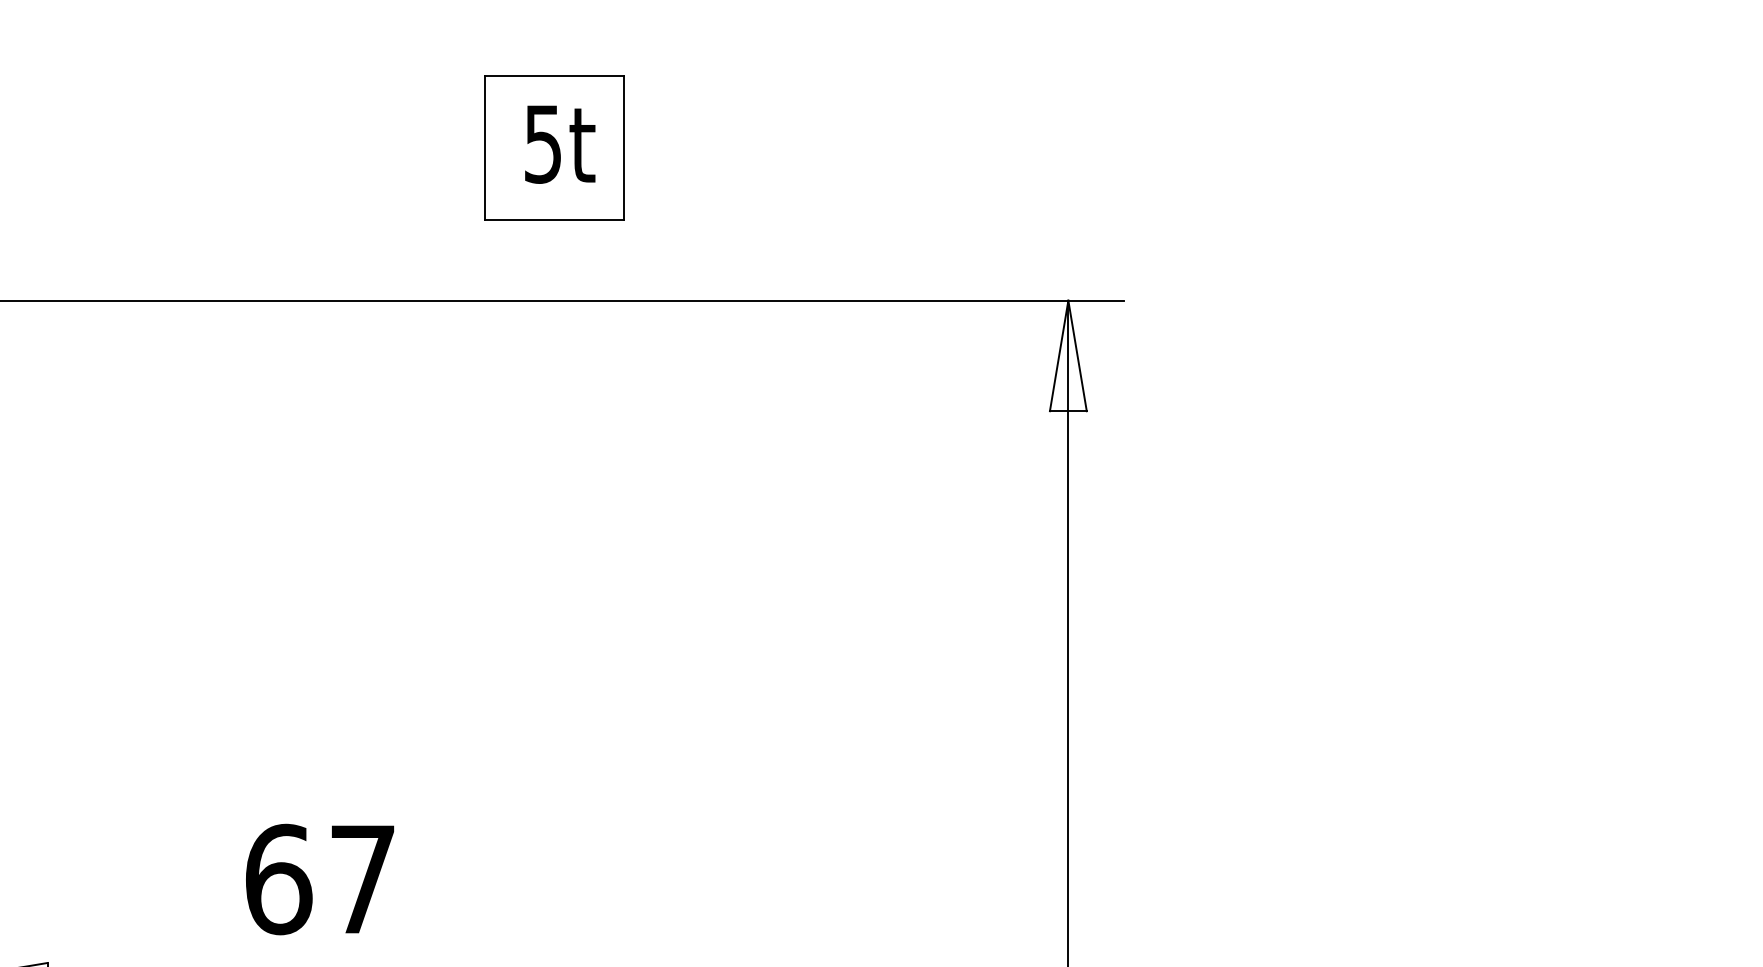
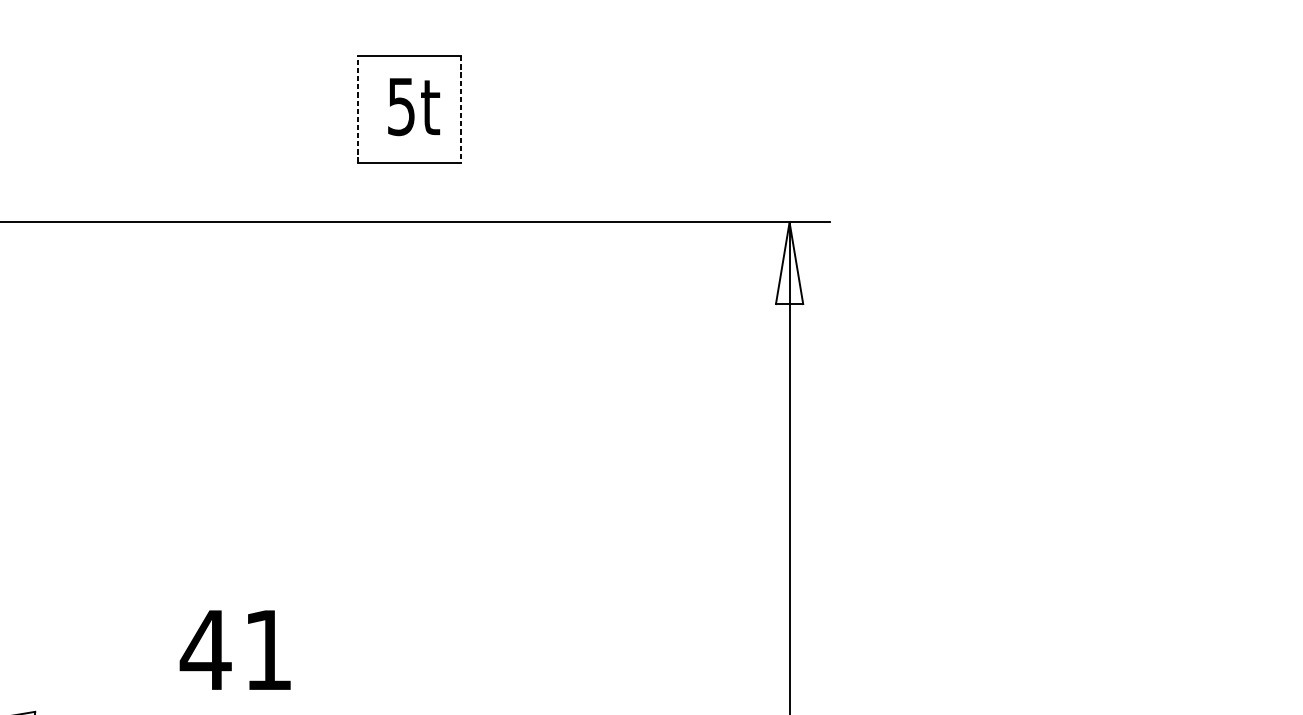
line: (484, 147) -> (358, 109), solid -> dashed
line: (623, 147) -> (460, 109), solid -> dashed
text: (318, 879) -> (235, 650), 67 -> 41

